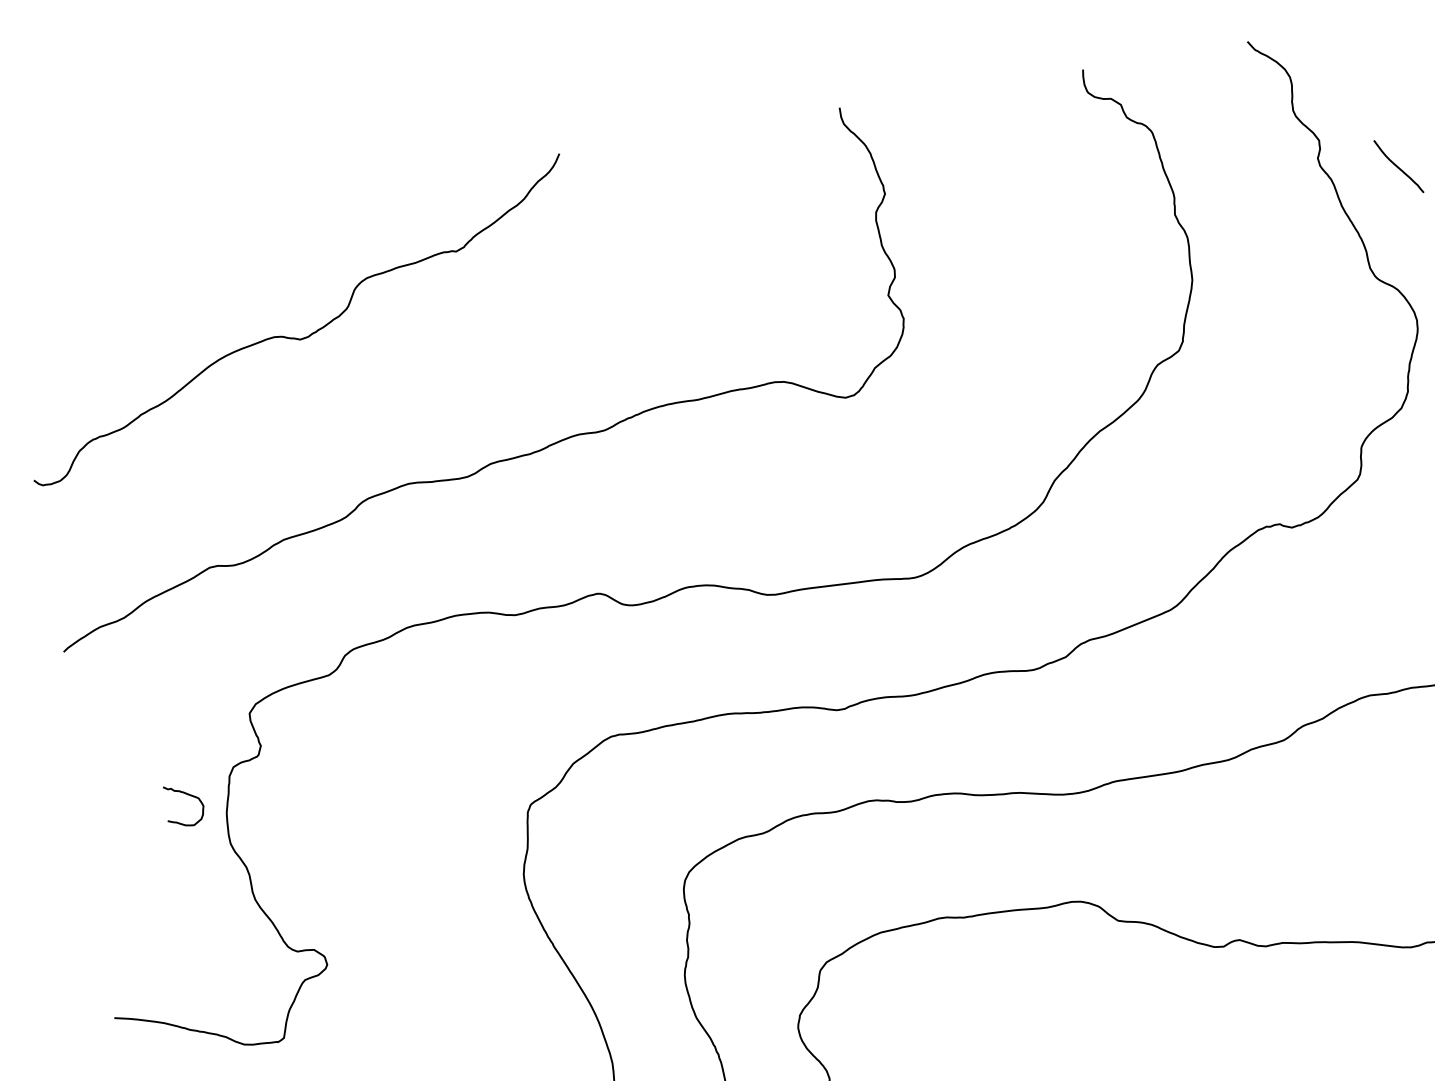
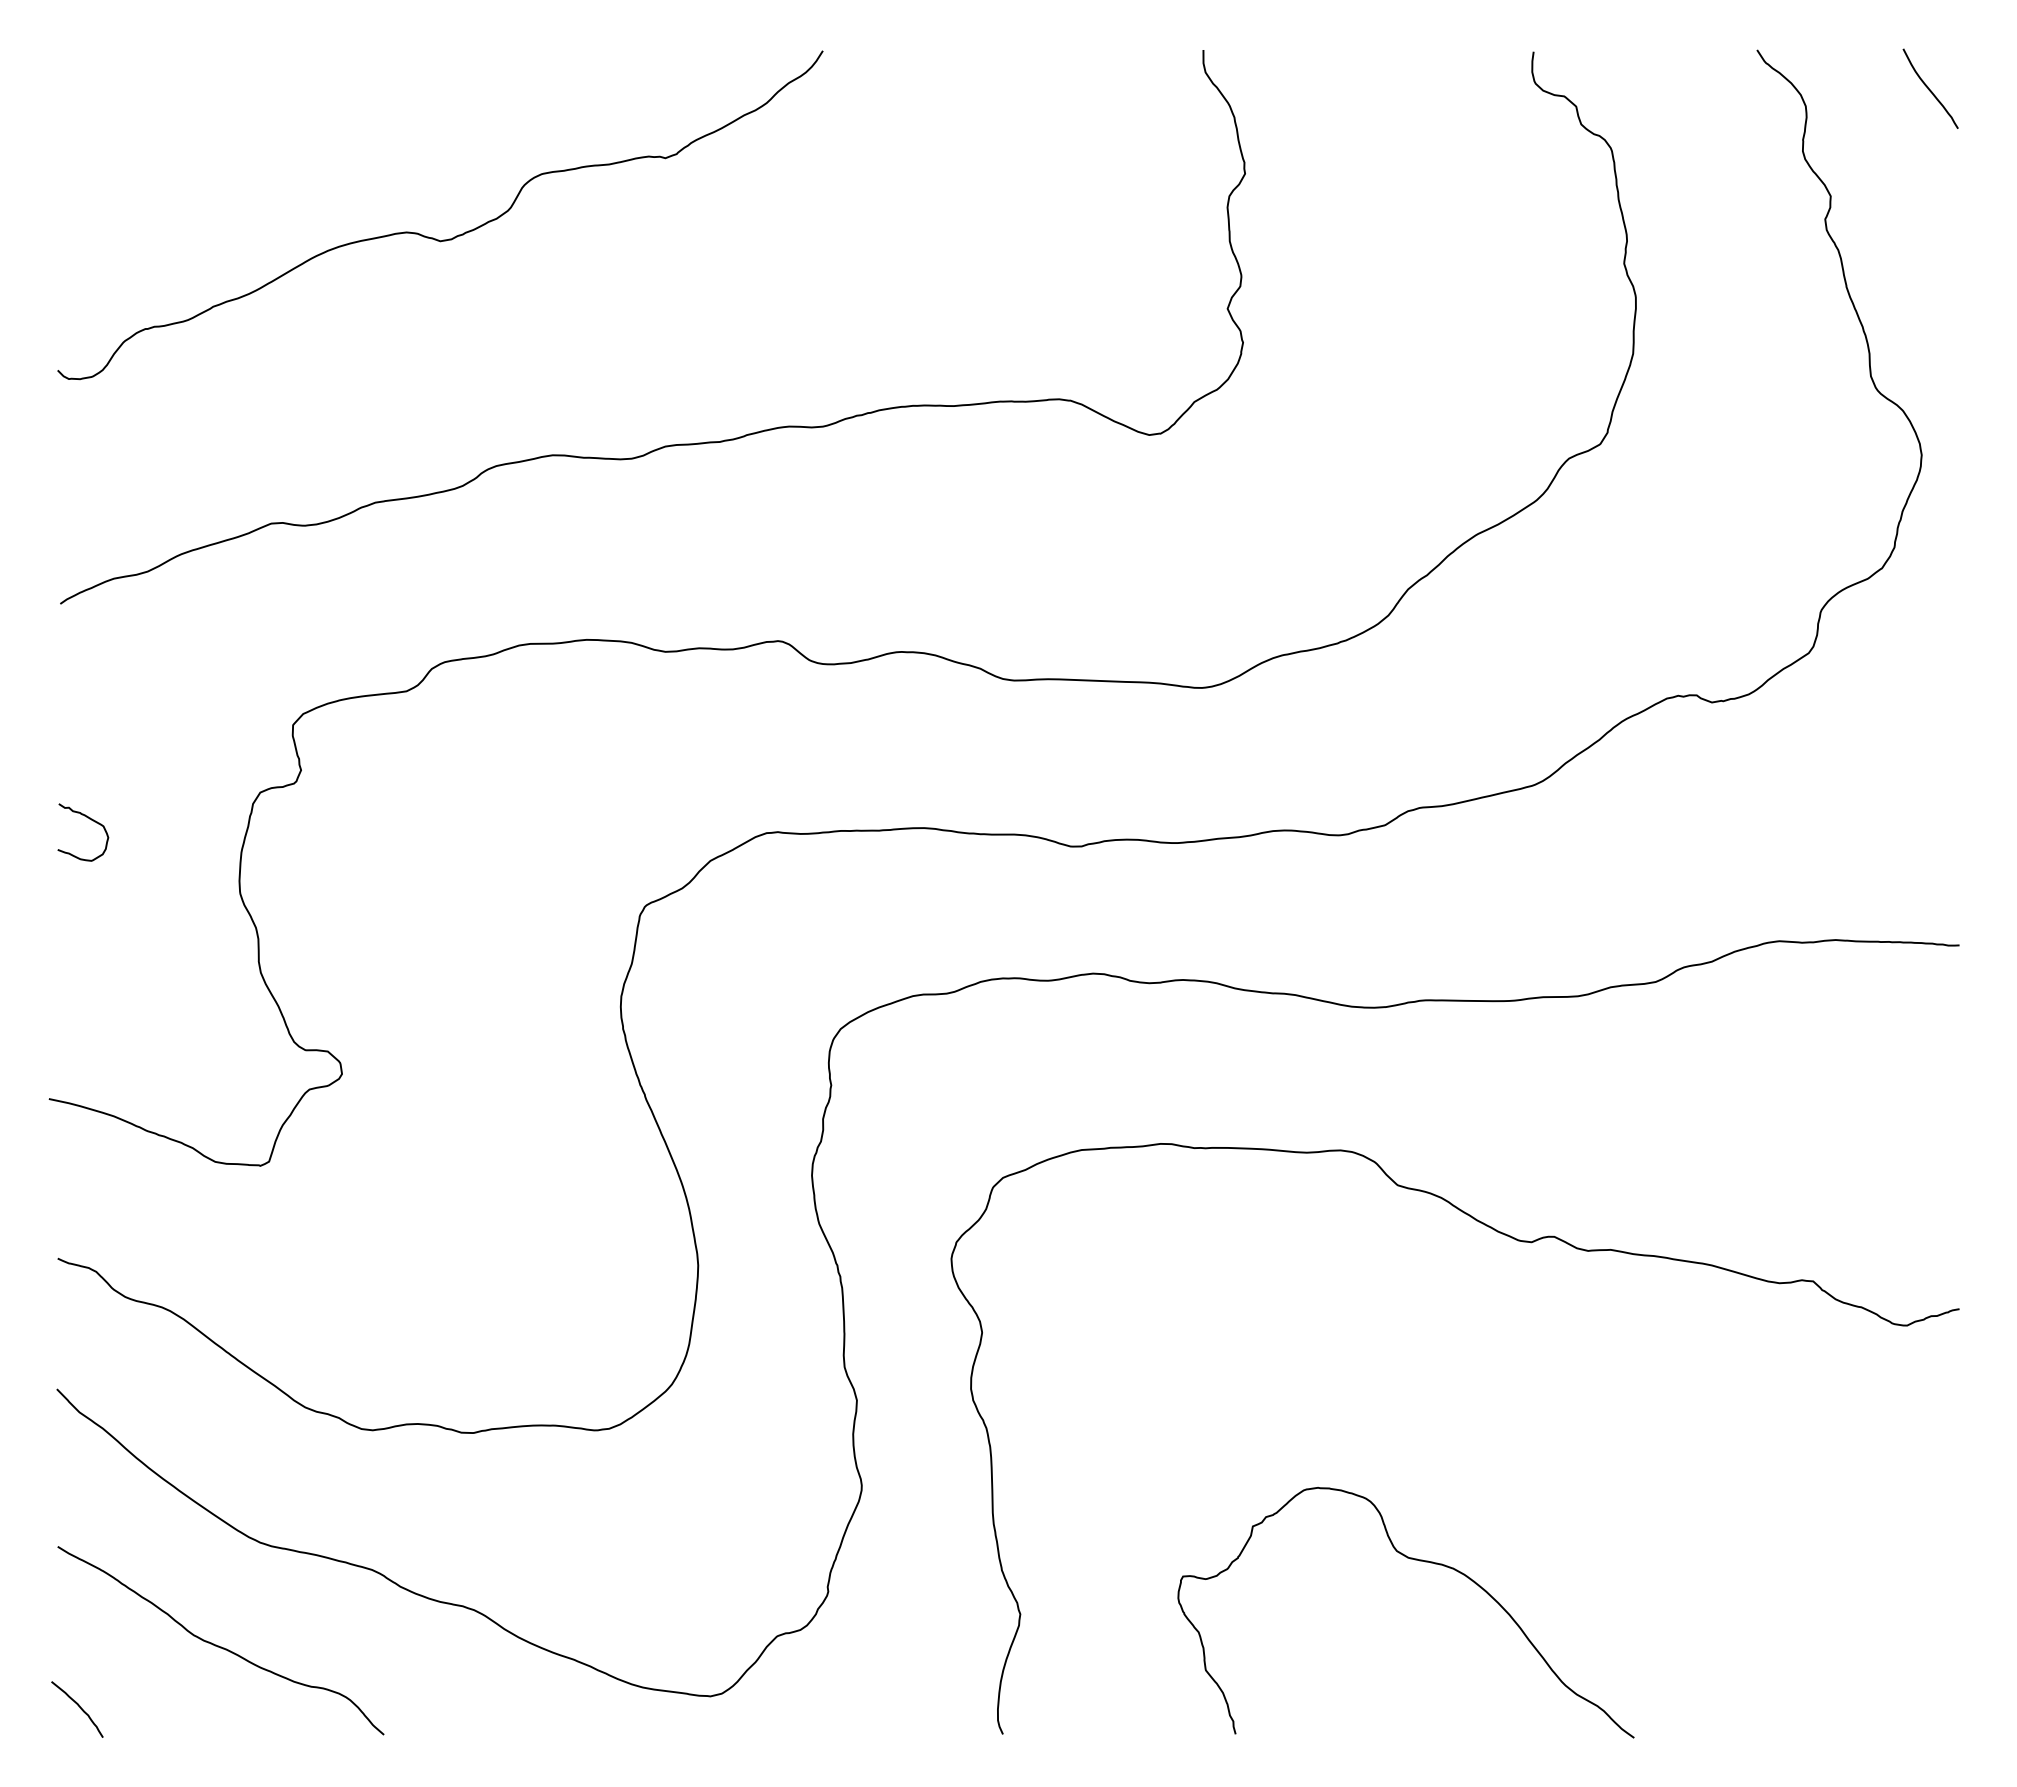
curve: (1397, 166) -> (1929, 88), moved
curve: (187, 794) -> (89, 819), moved

